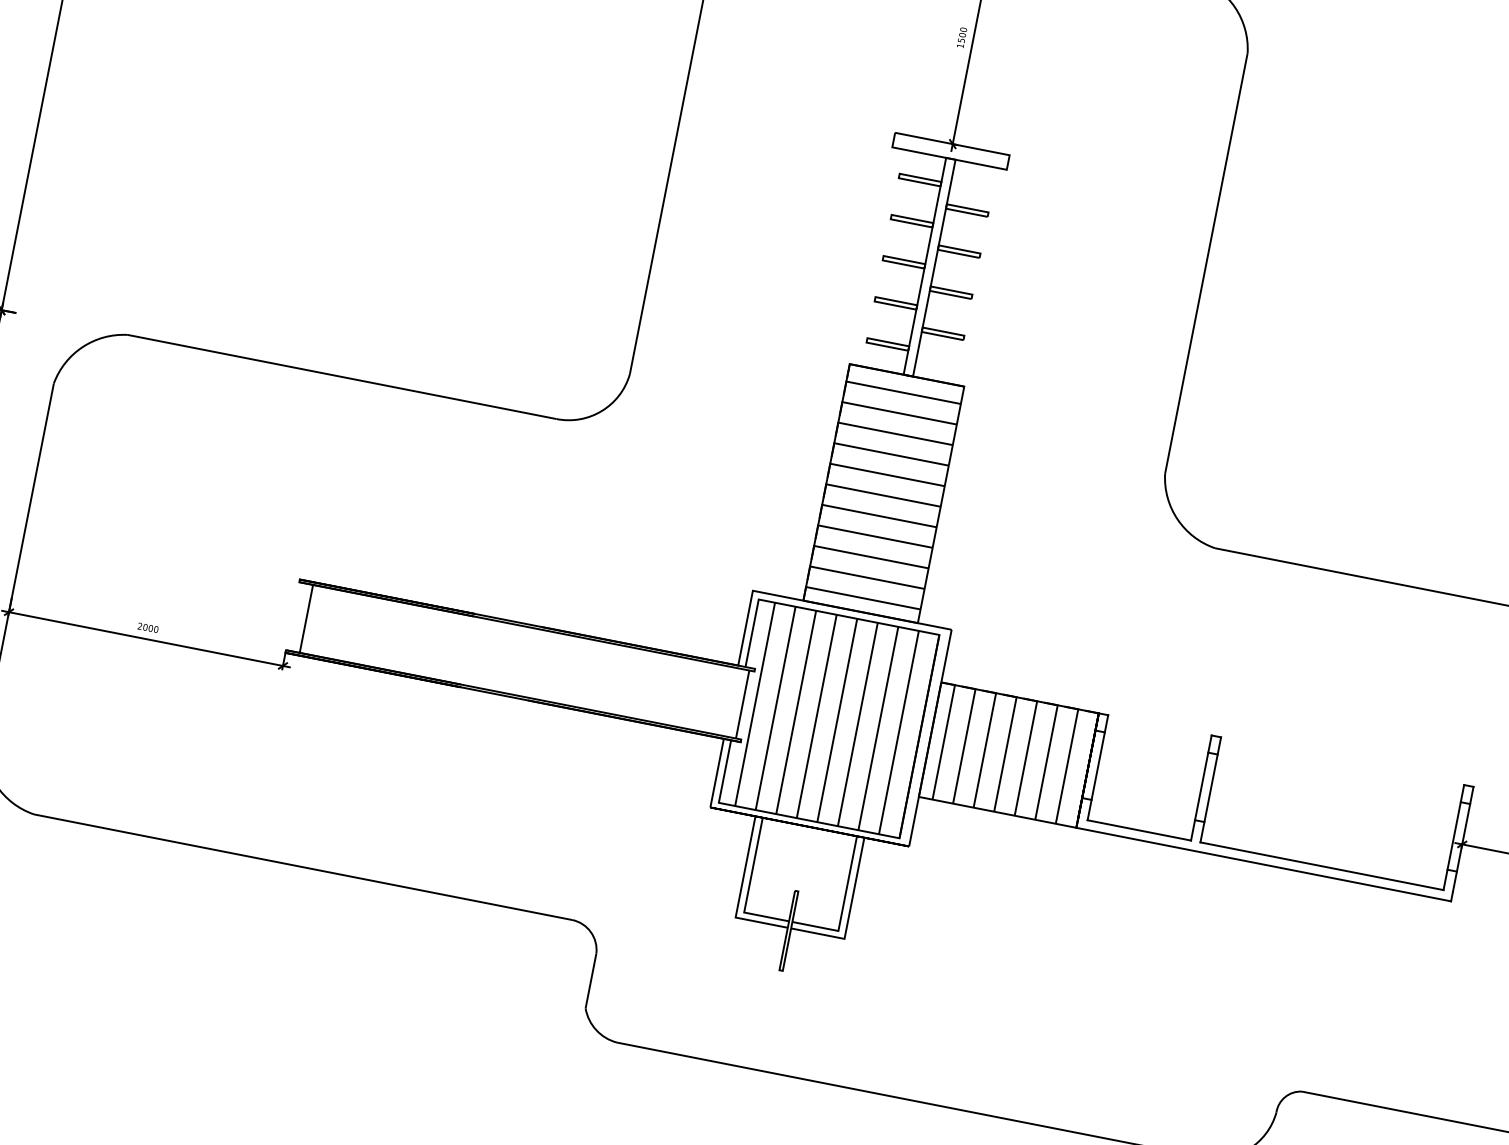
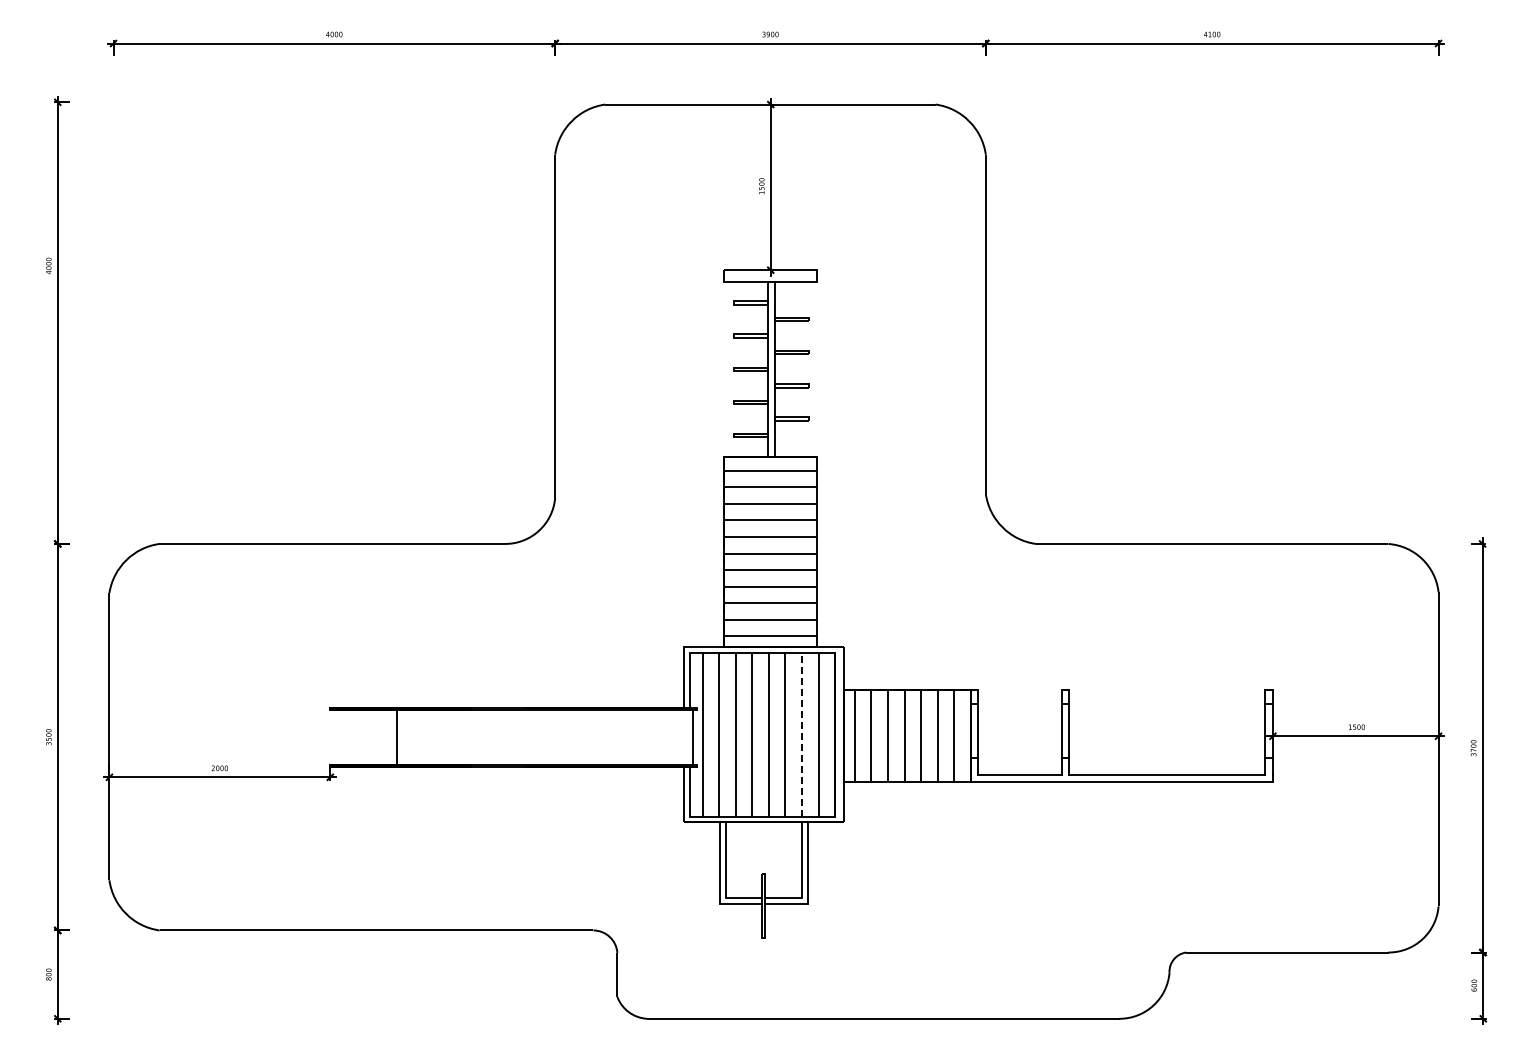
line: (306, 618) -> (397, 736), moved
line: (878, 729) -> (802, 735), solid -> dashed

